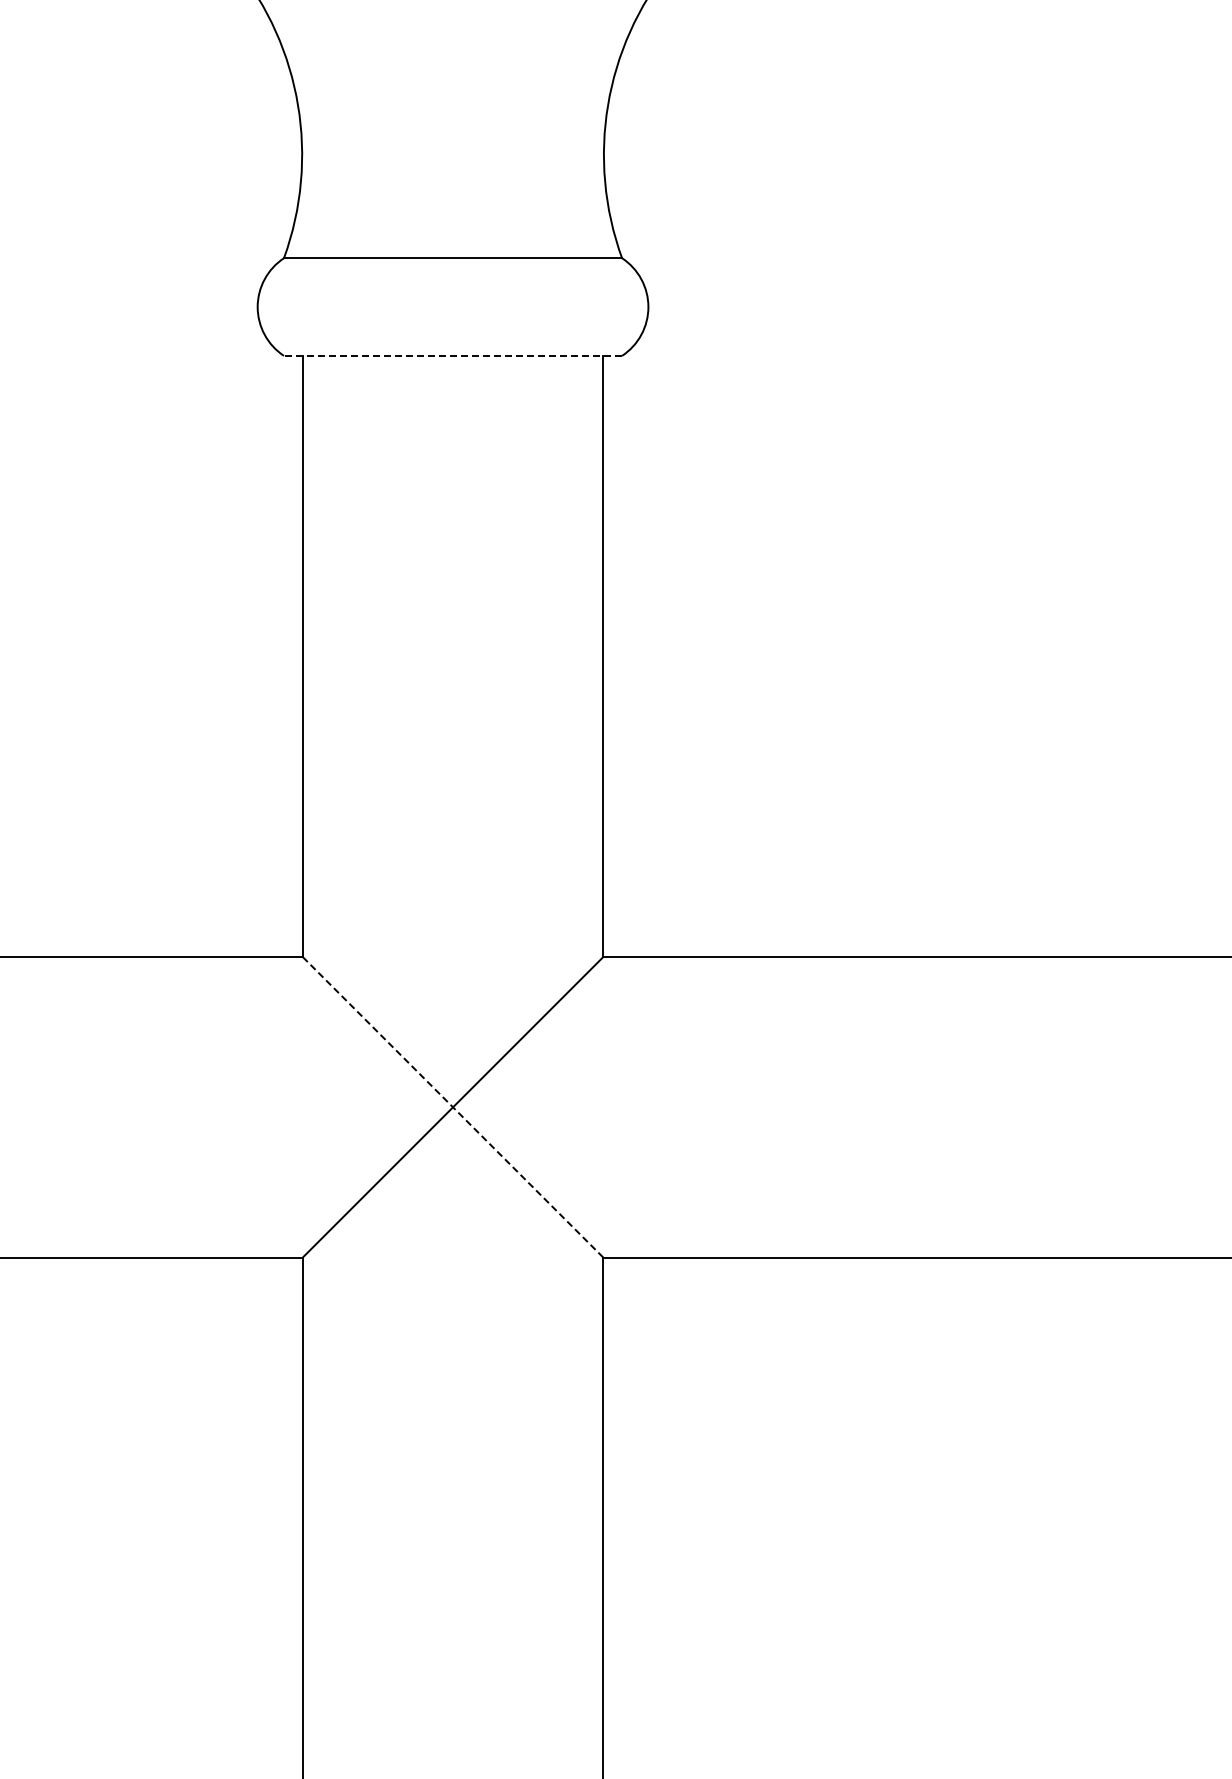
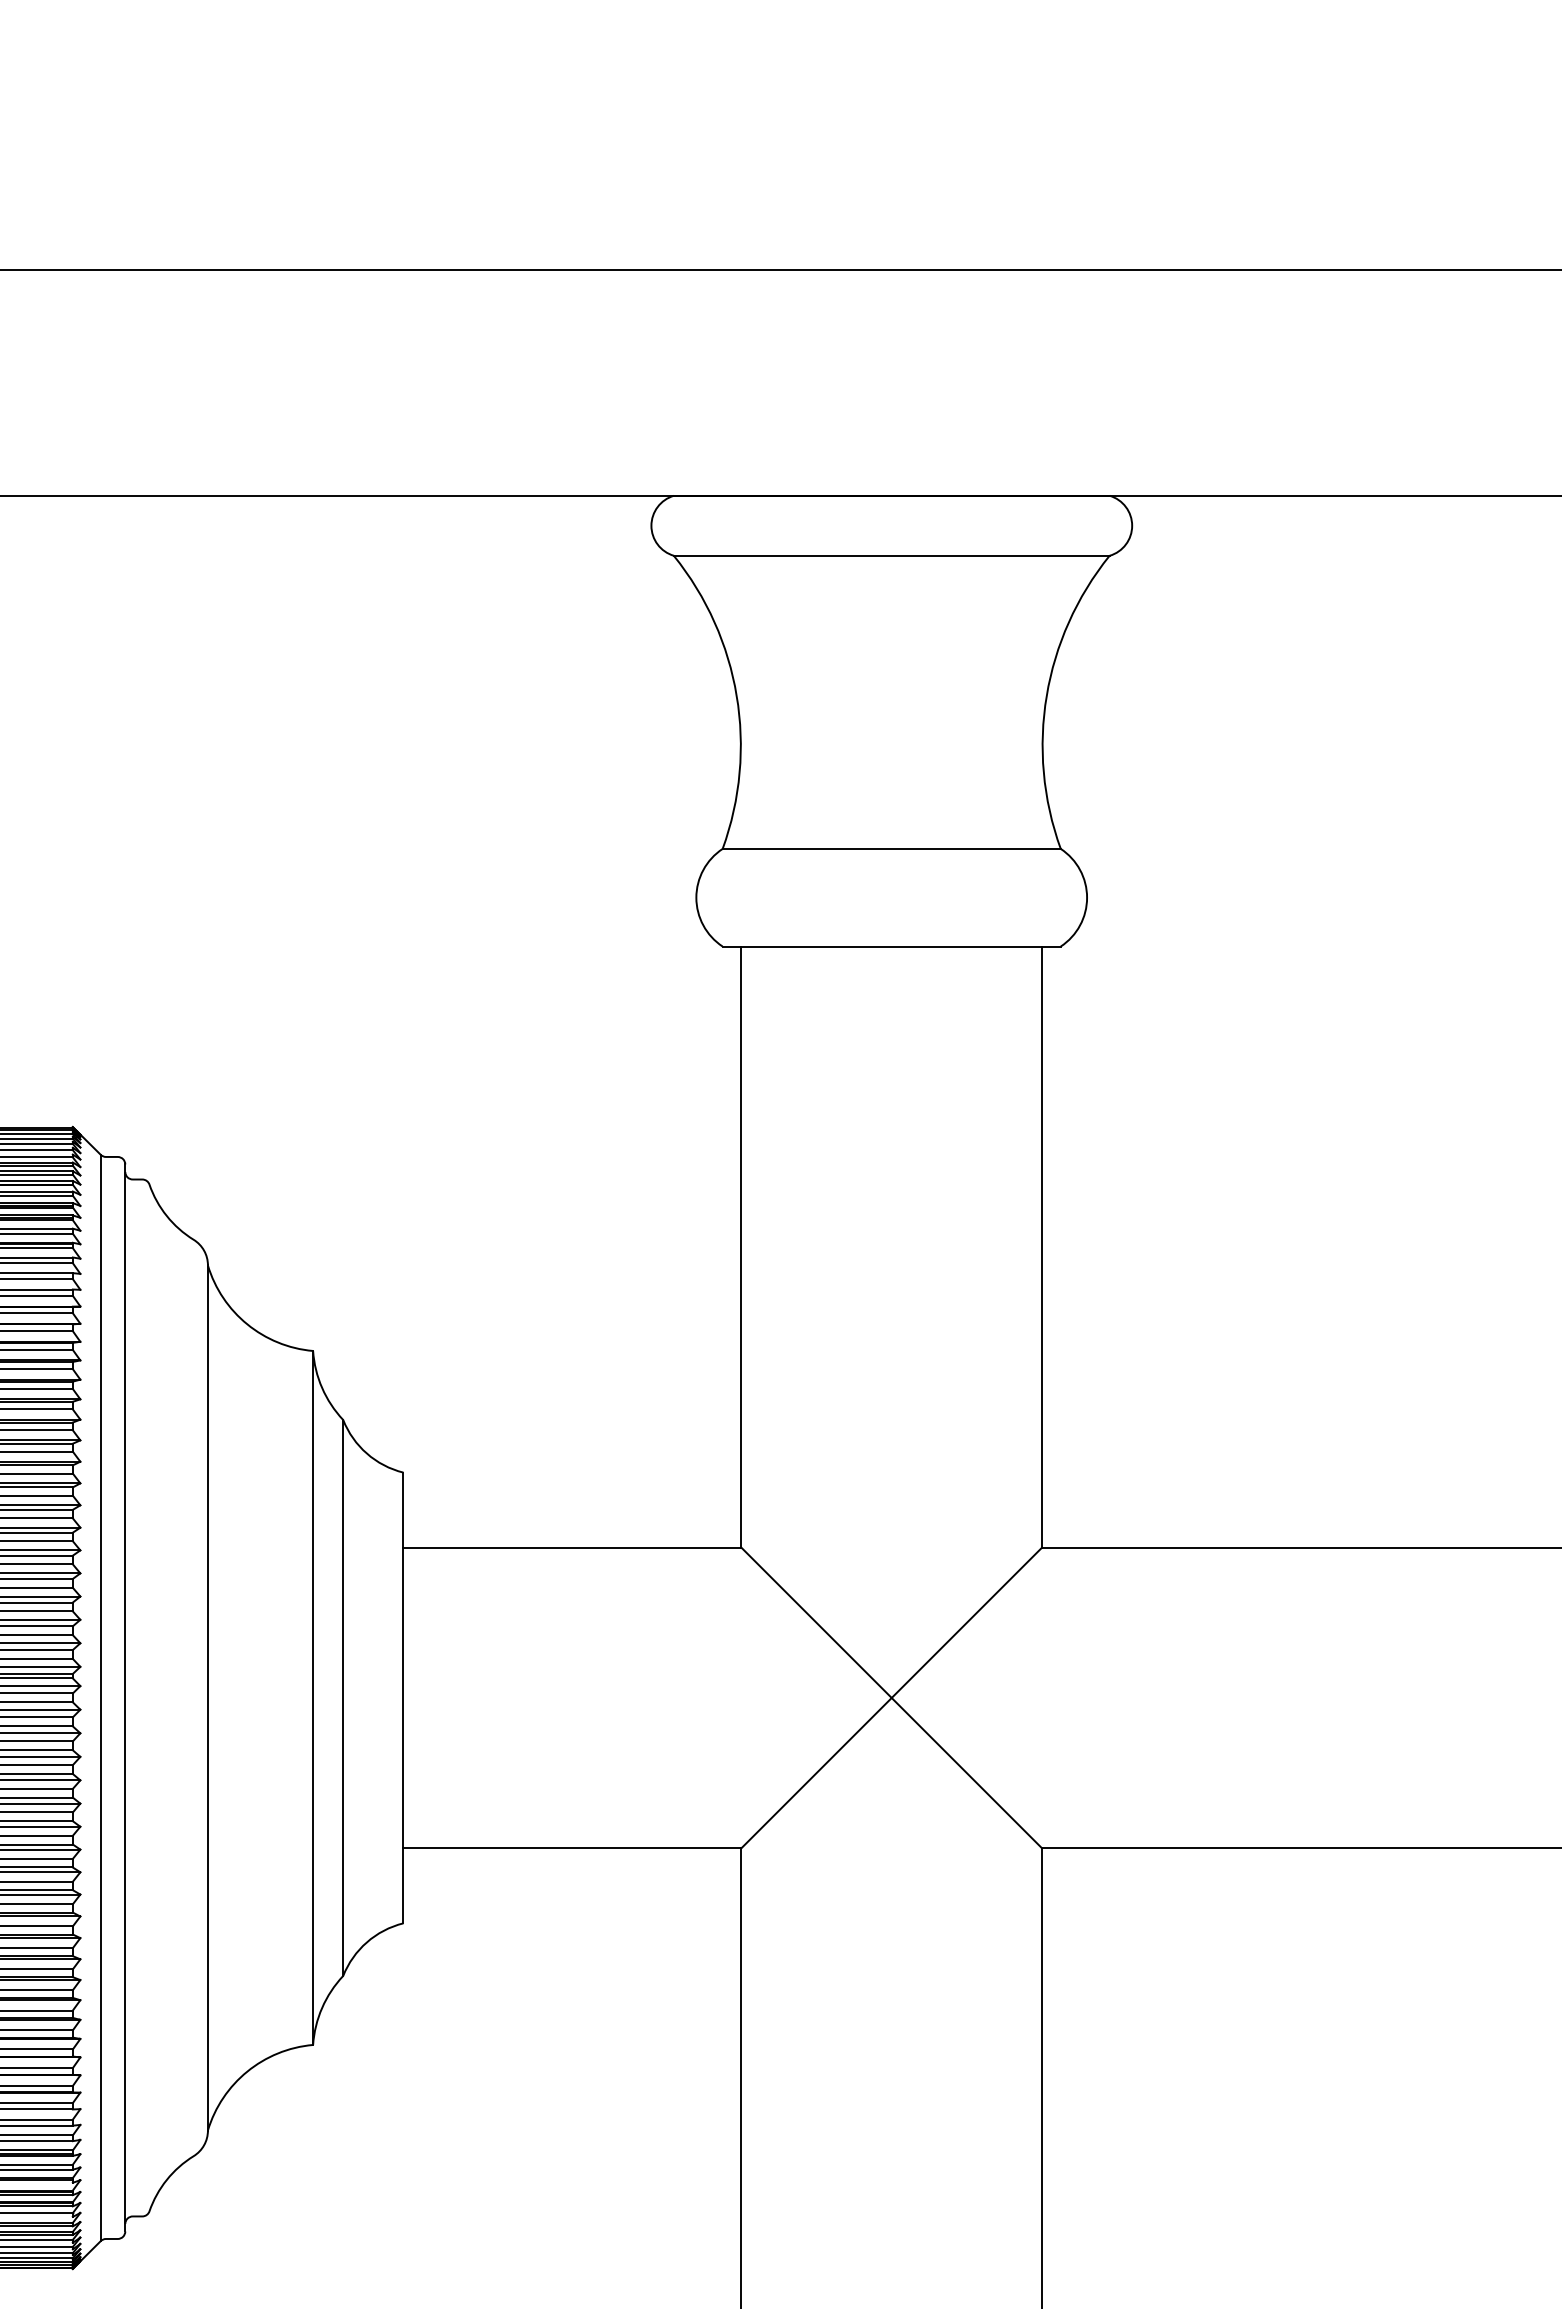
line: (452, 355) -> (891, 946), dashed -> solid
line: (452, 1106) -> (891, 1697), dashed -> solid

